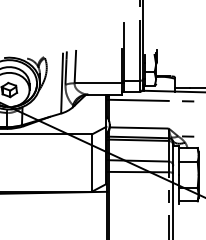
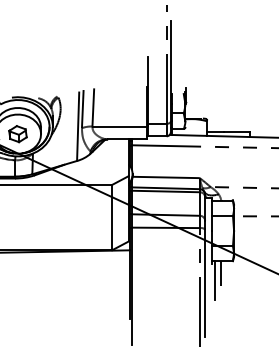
line: (187, 211) -> (221, 272), added
line: (181, 217) -> (214, 279), added

